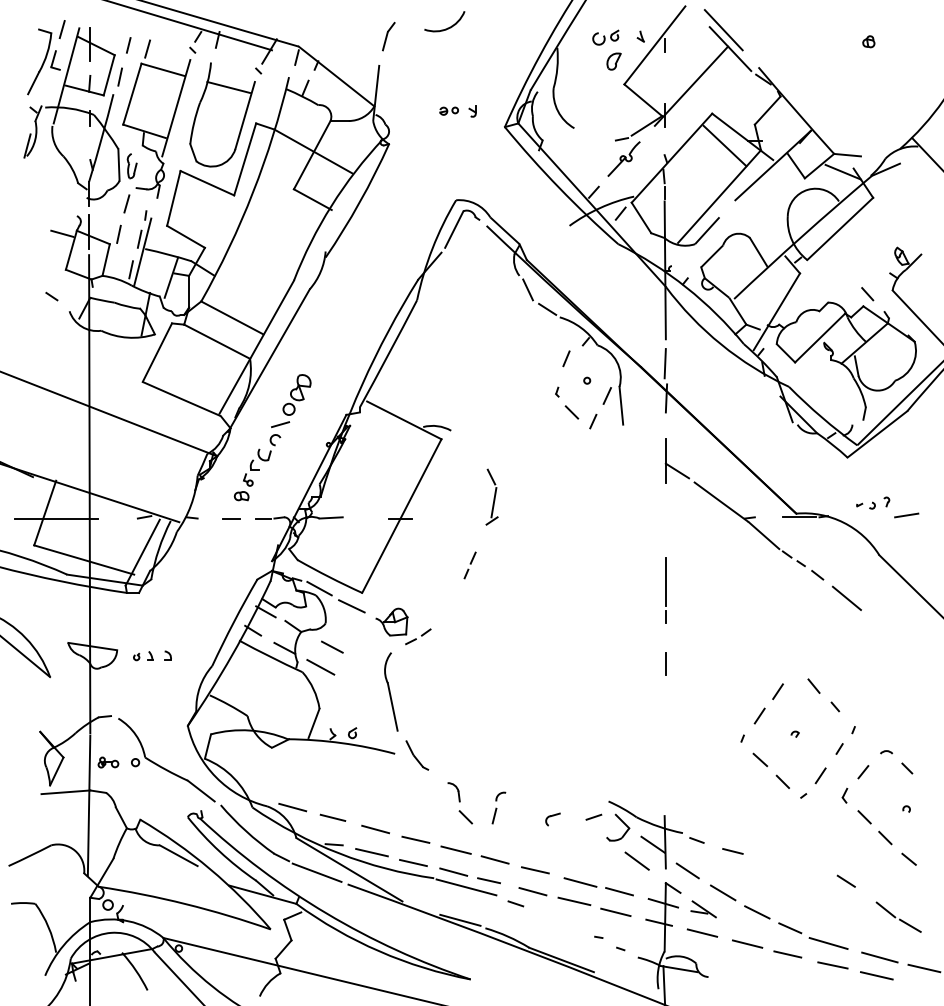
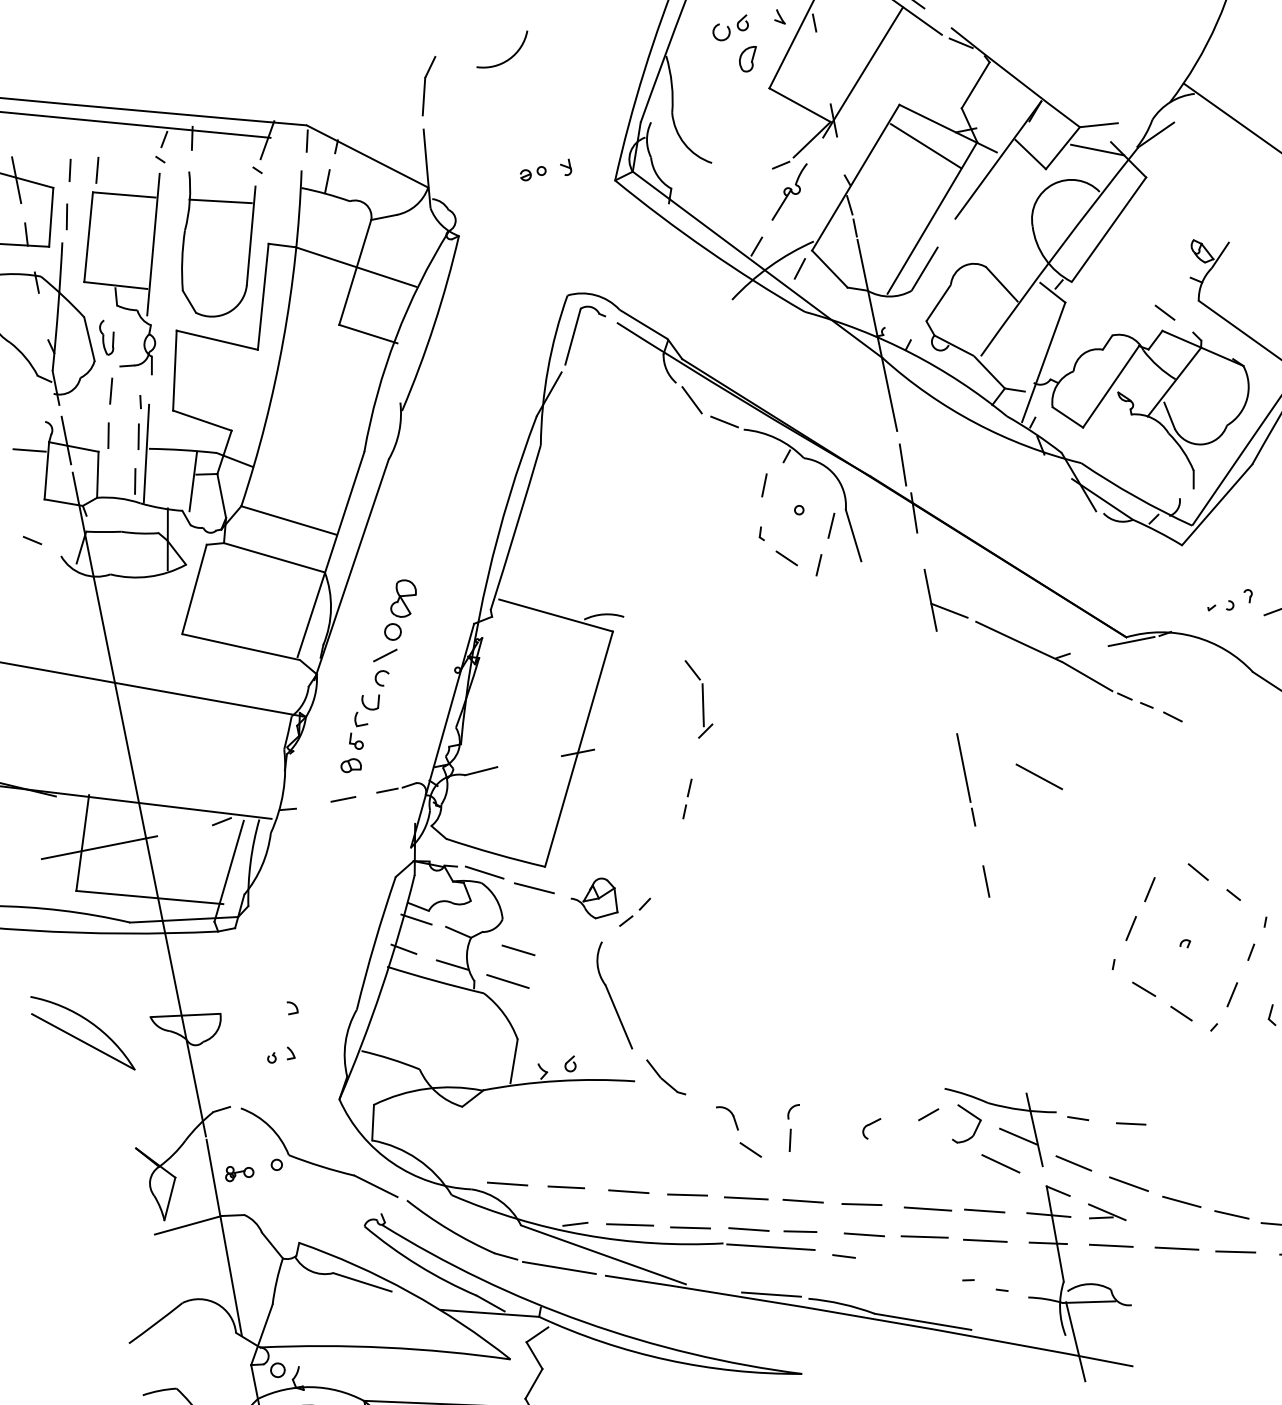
part: (388, 36) -> (428, 86), size x1.4
line: (846, 597) -> (1038, 775), moved
part: (143, 656) -> (281, 1055), moved

